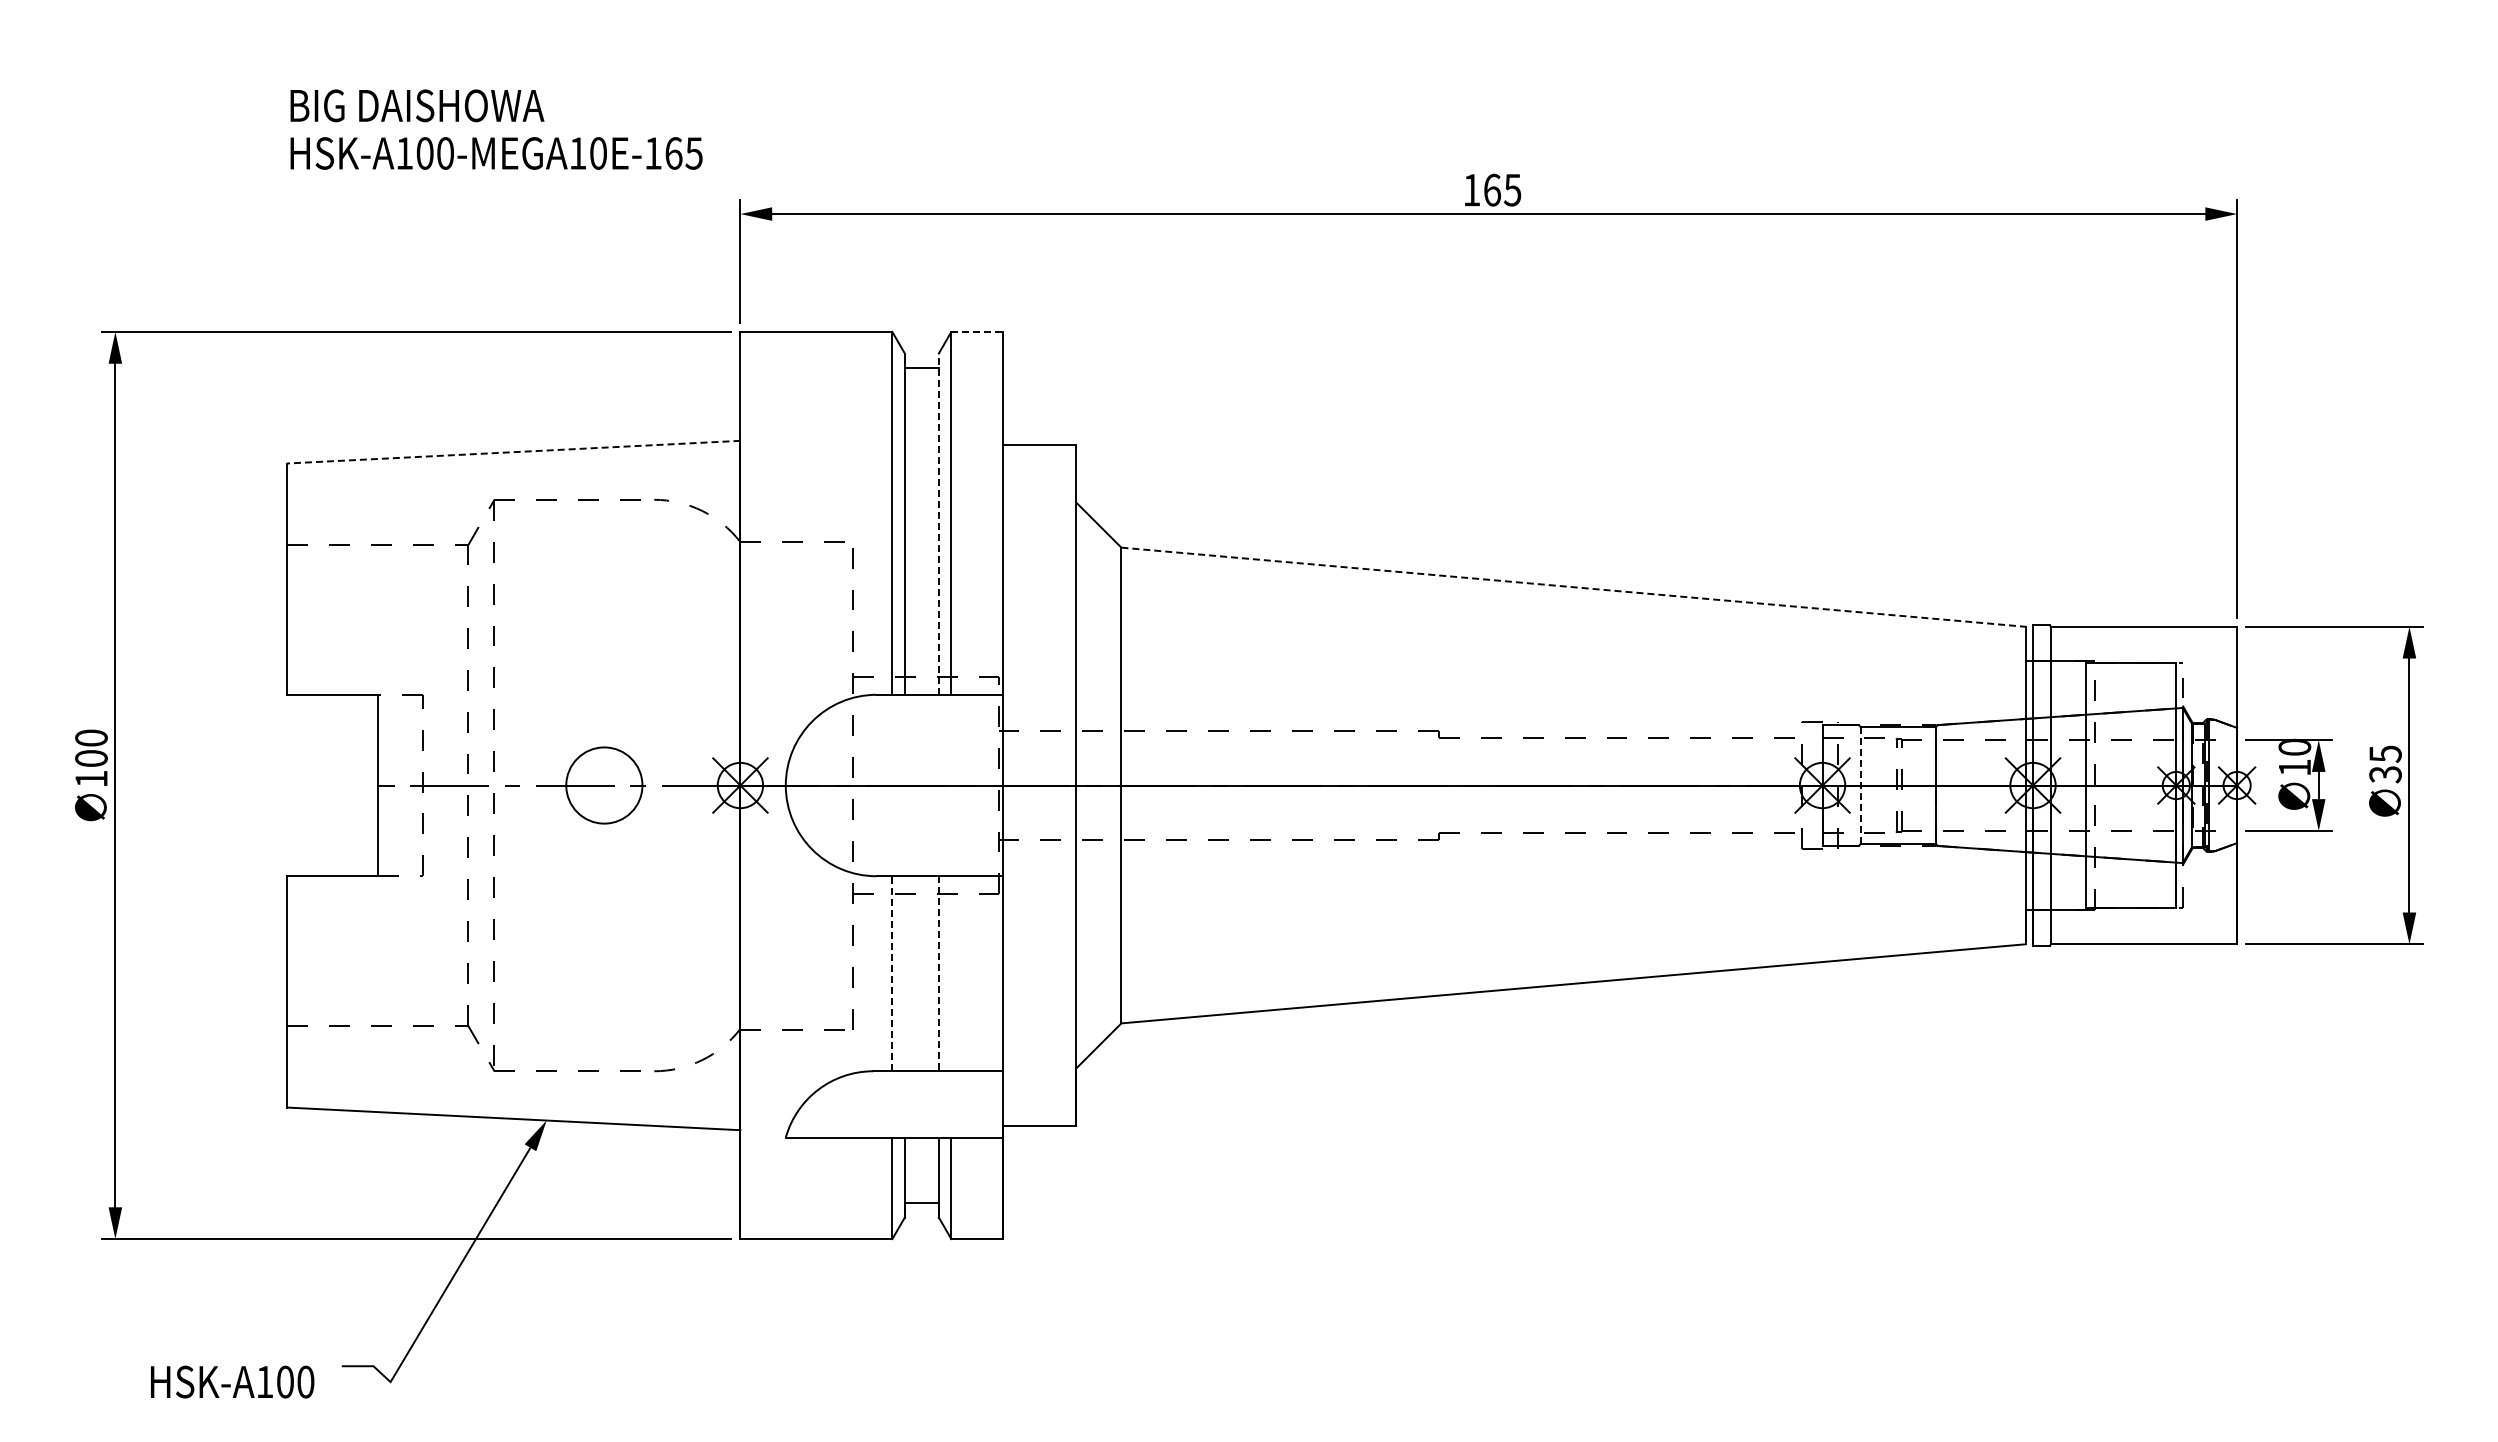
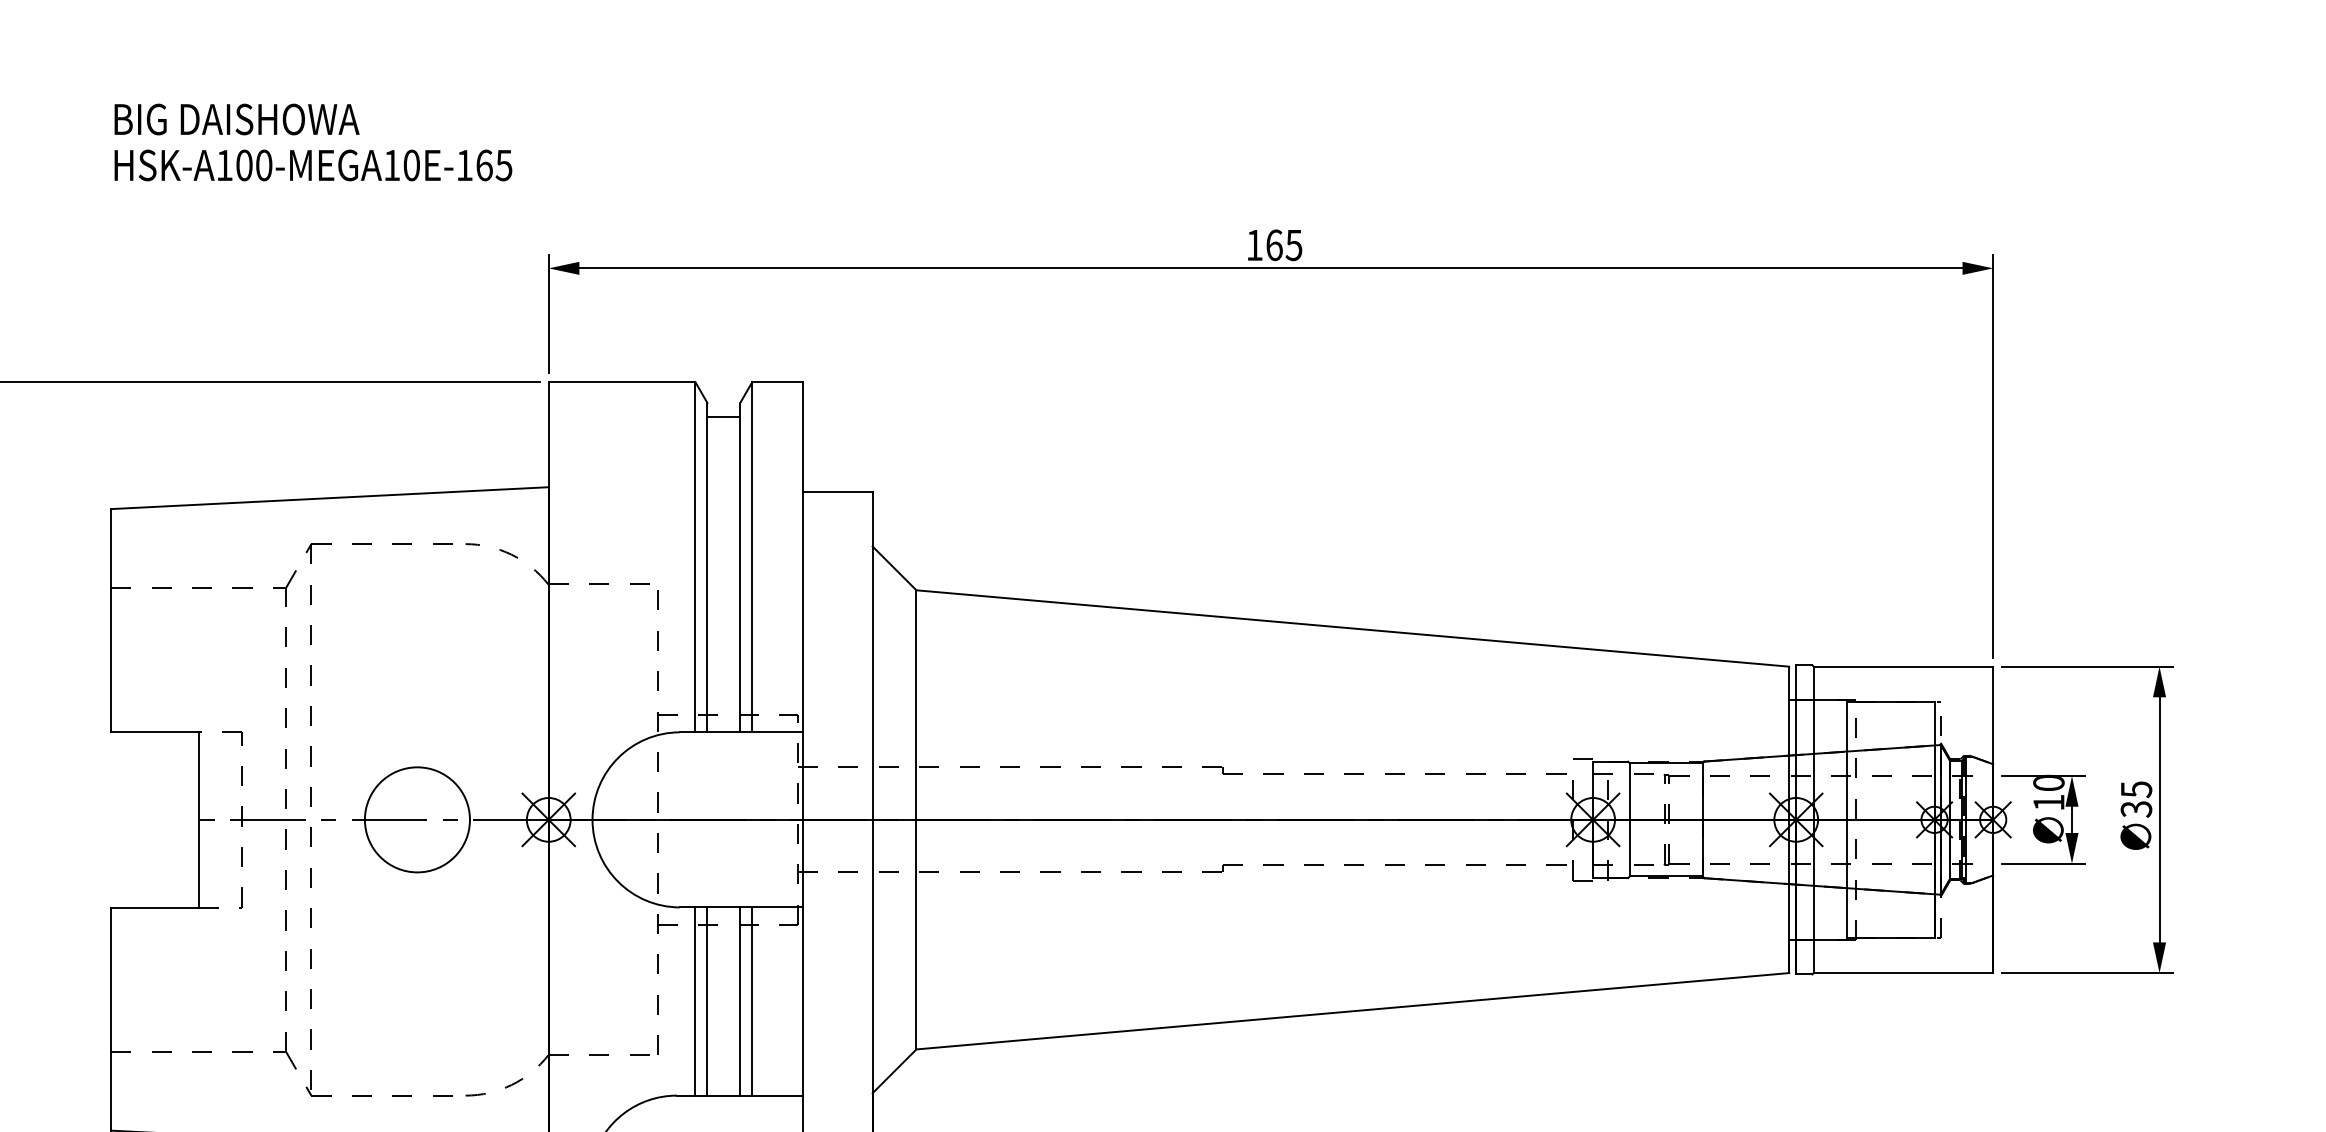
text: (496, 129) -> (313, 142), moved
line: (977, 332) -> (777, 382), dashed -> solid
line: (513, 452) -> (329, 498), dashed -> solid
line: (938, 524) -> (739, 567), dashed -> solid
line: (1573, 587) -> (1352, 628), dashed -> solid
circle: (603, 785) -> (416, 819), size x1.43
line: (1860, 785) -> (1629, 819), dashed -> solid
line: (892, 973) -> (695, 1001), dashed -> solid
line: (904, 973) -> (707, 1001), added
line: (938, 973) -> (739, 1001), dashed -> solid
line: (951, 973) -> (752, 1001), added

